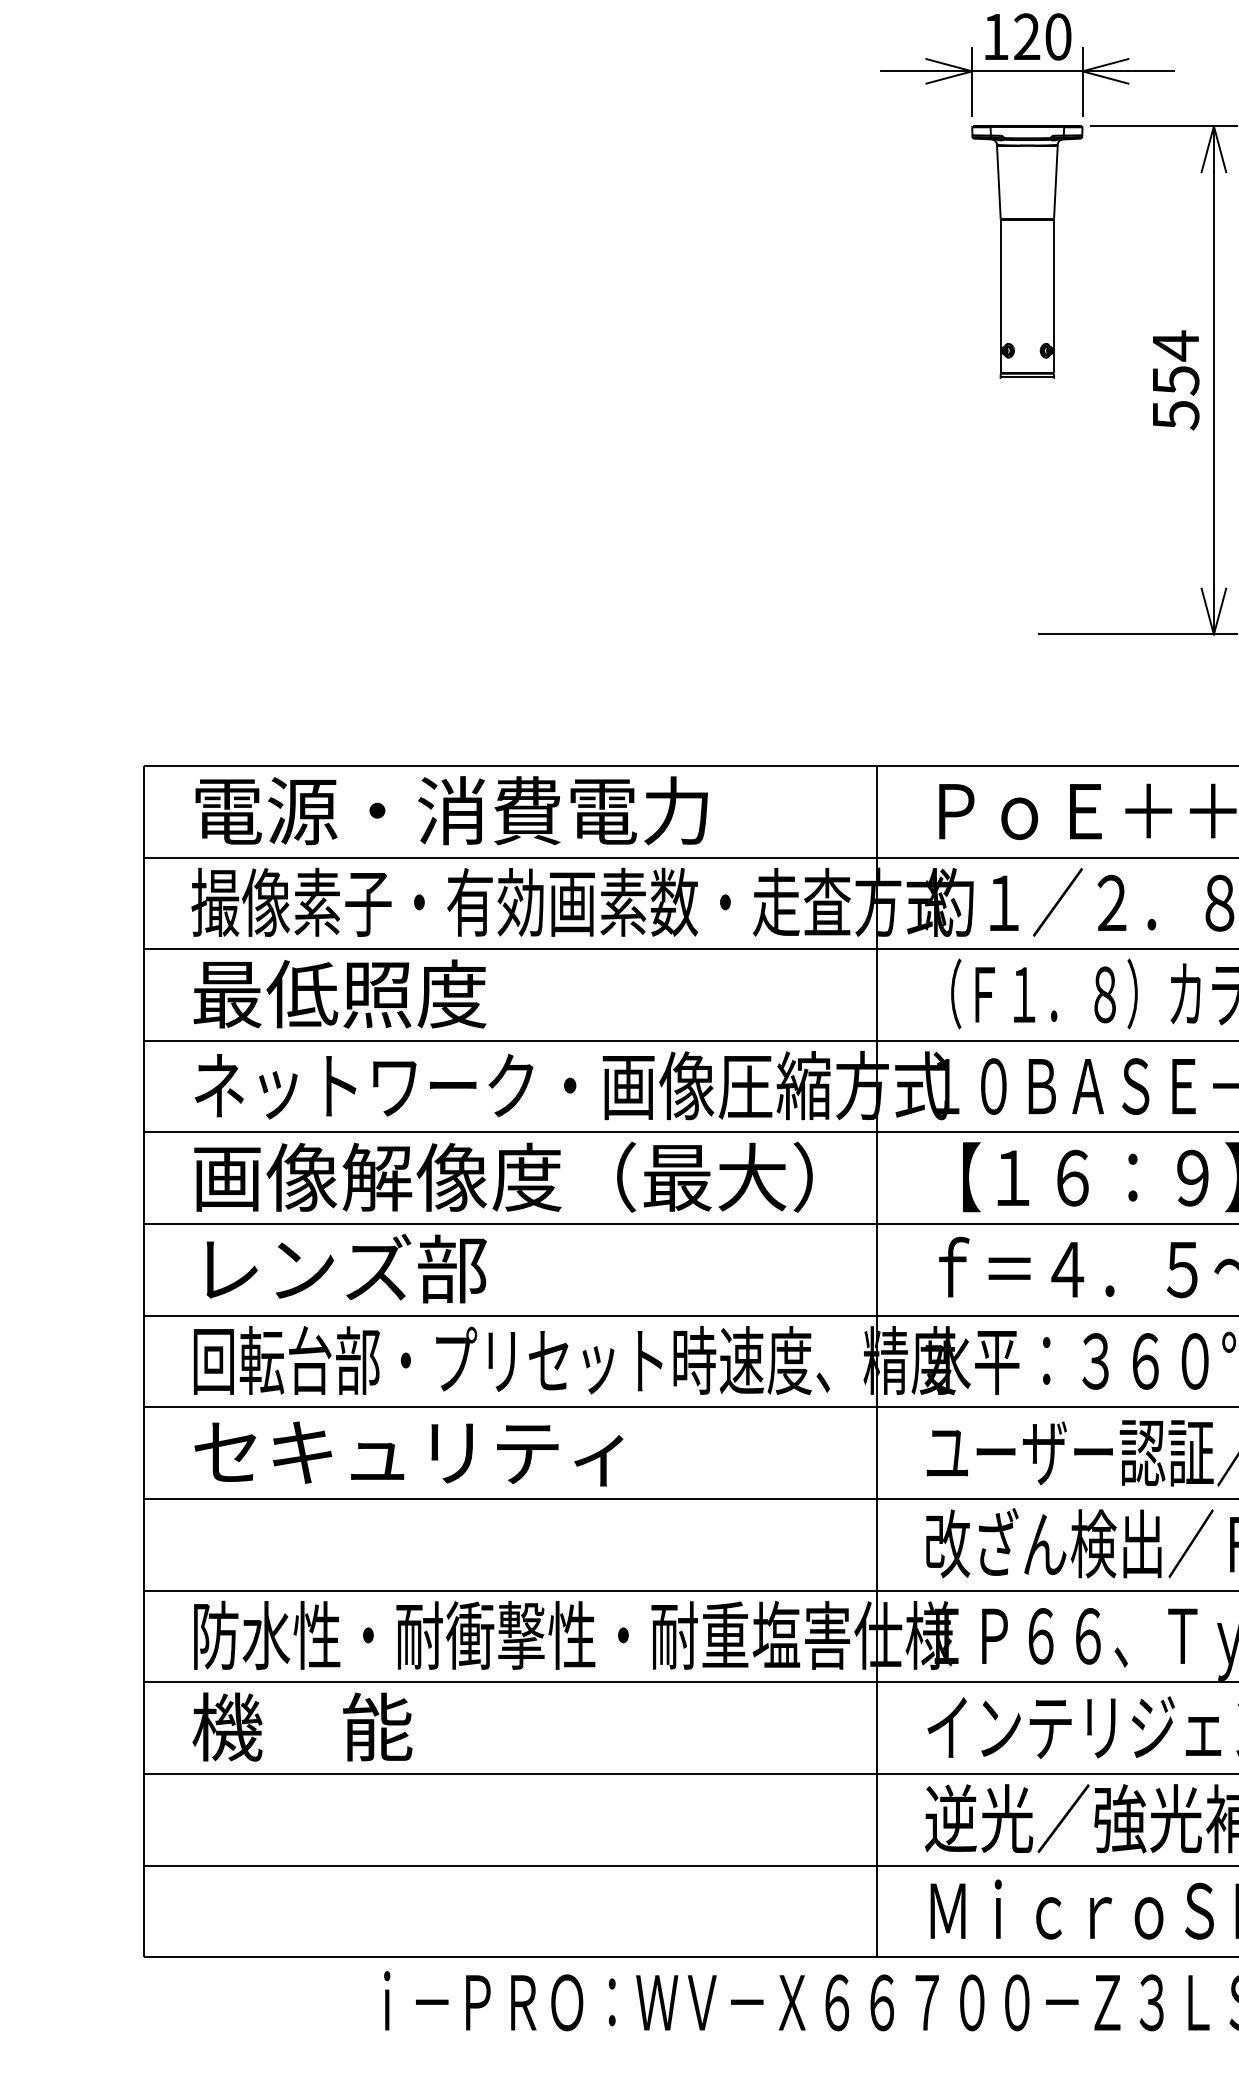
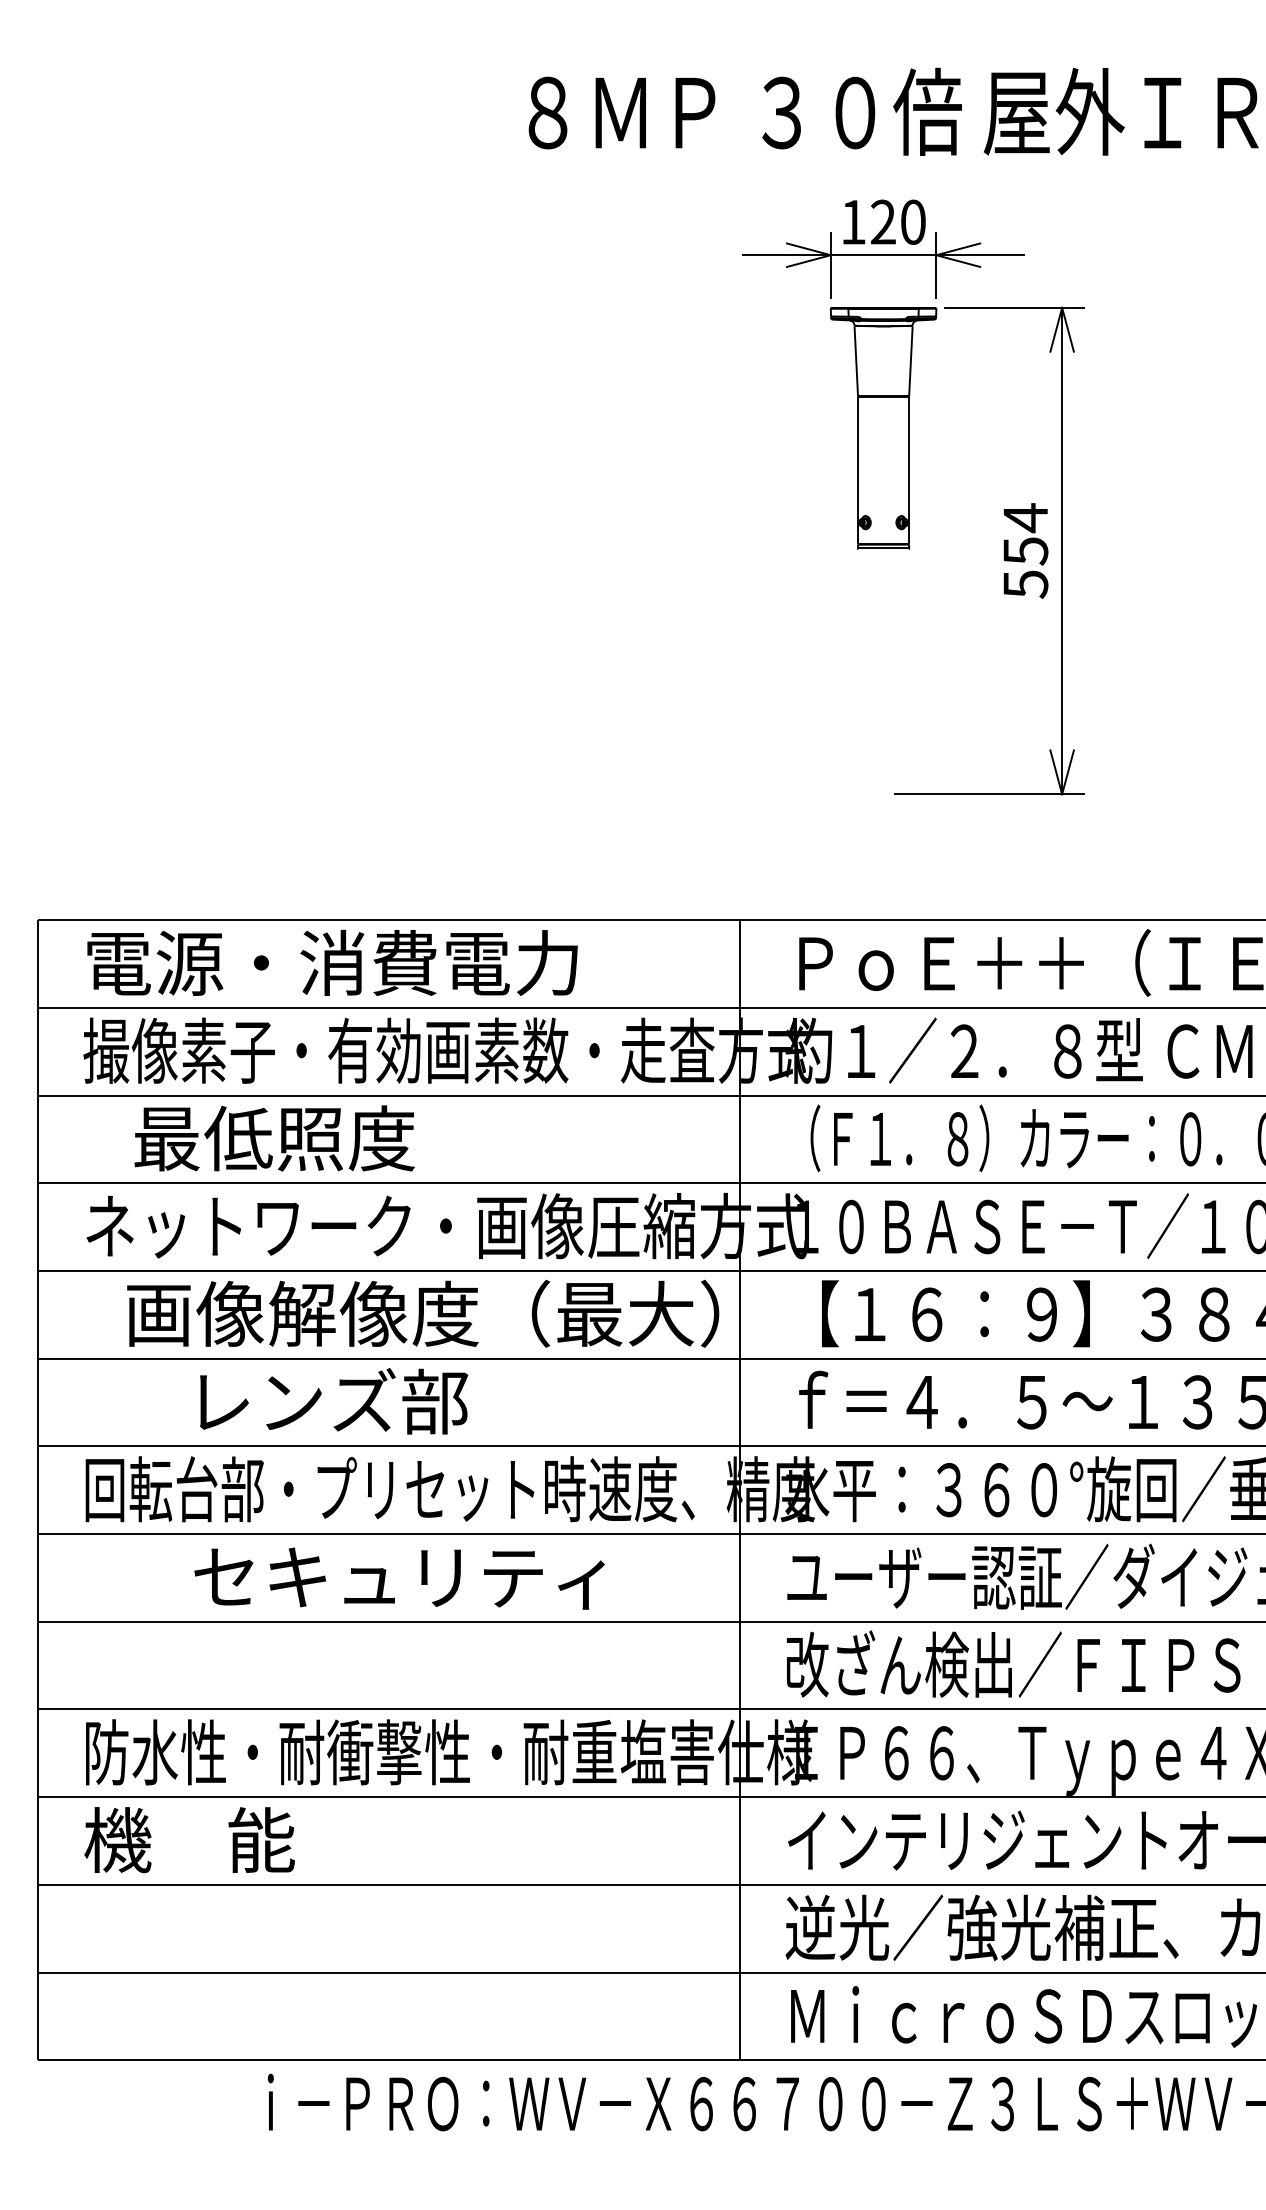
text: (339, 994) -> (274, 1138), moved
text: (503, 1176) -> (423, 1313), moved
text: (347, 1268) -> (334, 1401), moved
text: (408, 1453) -> (399, 1578), moved

